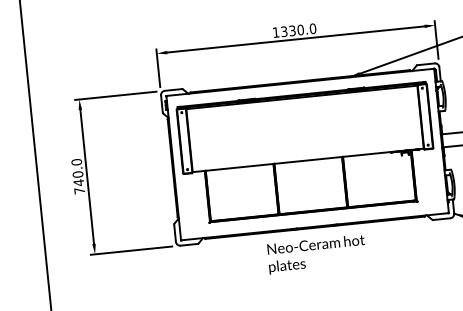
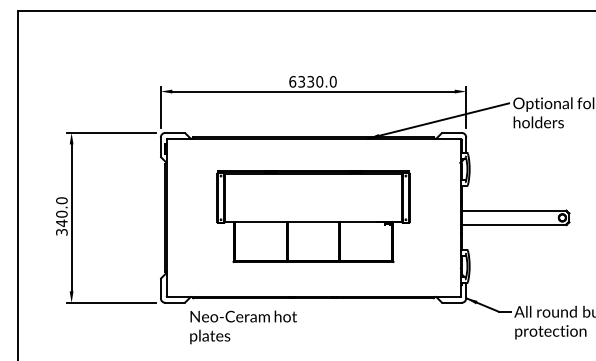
text: (275, 32) -> (292, 81), 1330.0 -> 6330.0
part: (307, 153) -> (313, 216), size x0.7
text: (79, 191) -> (61, 232), 740.0 -> 340.0
text: (316, 254) -> (243, 327), moved

